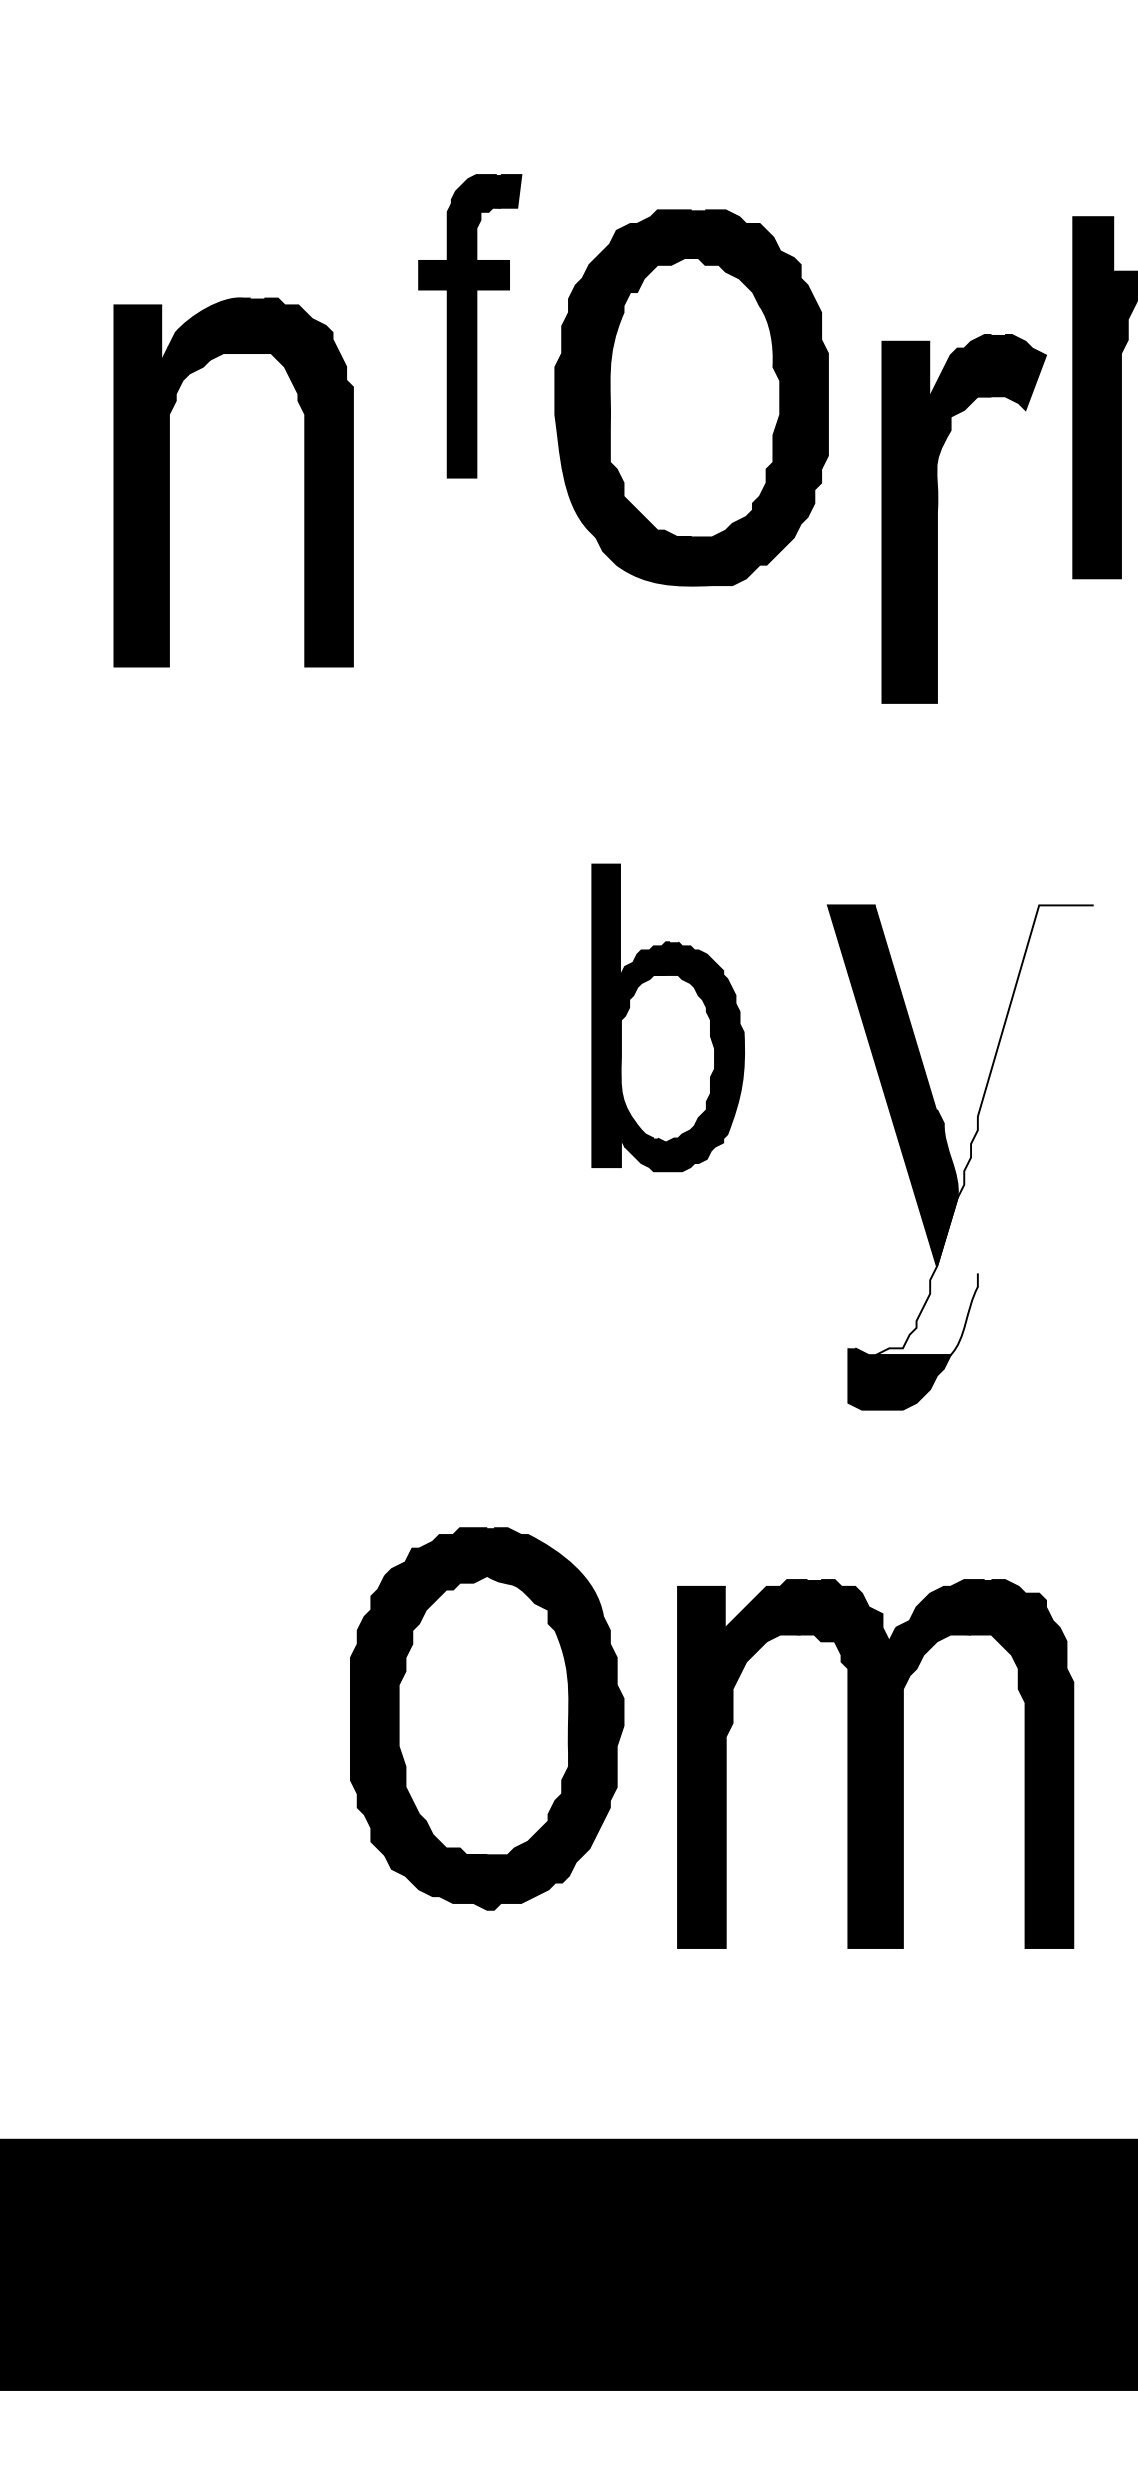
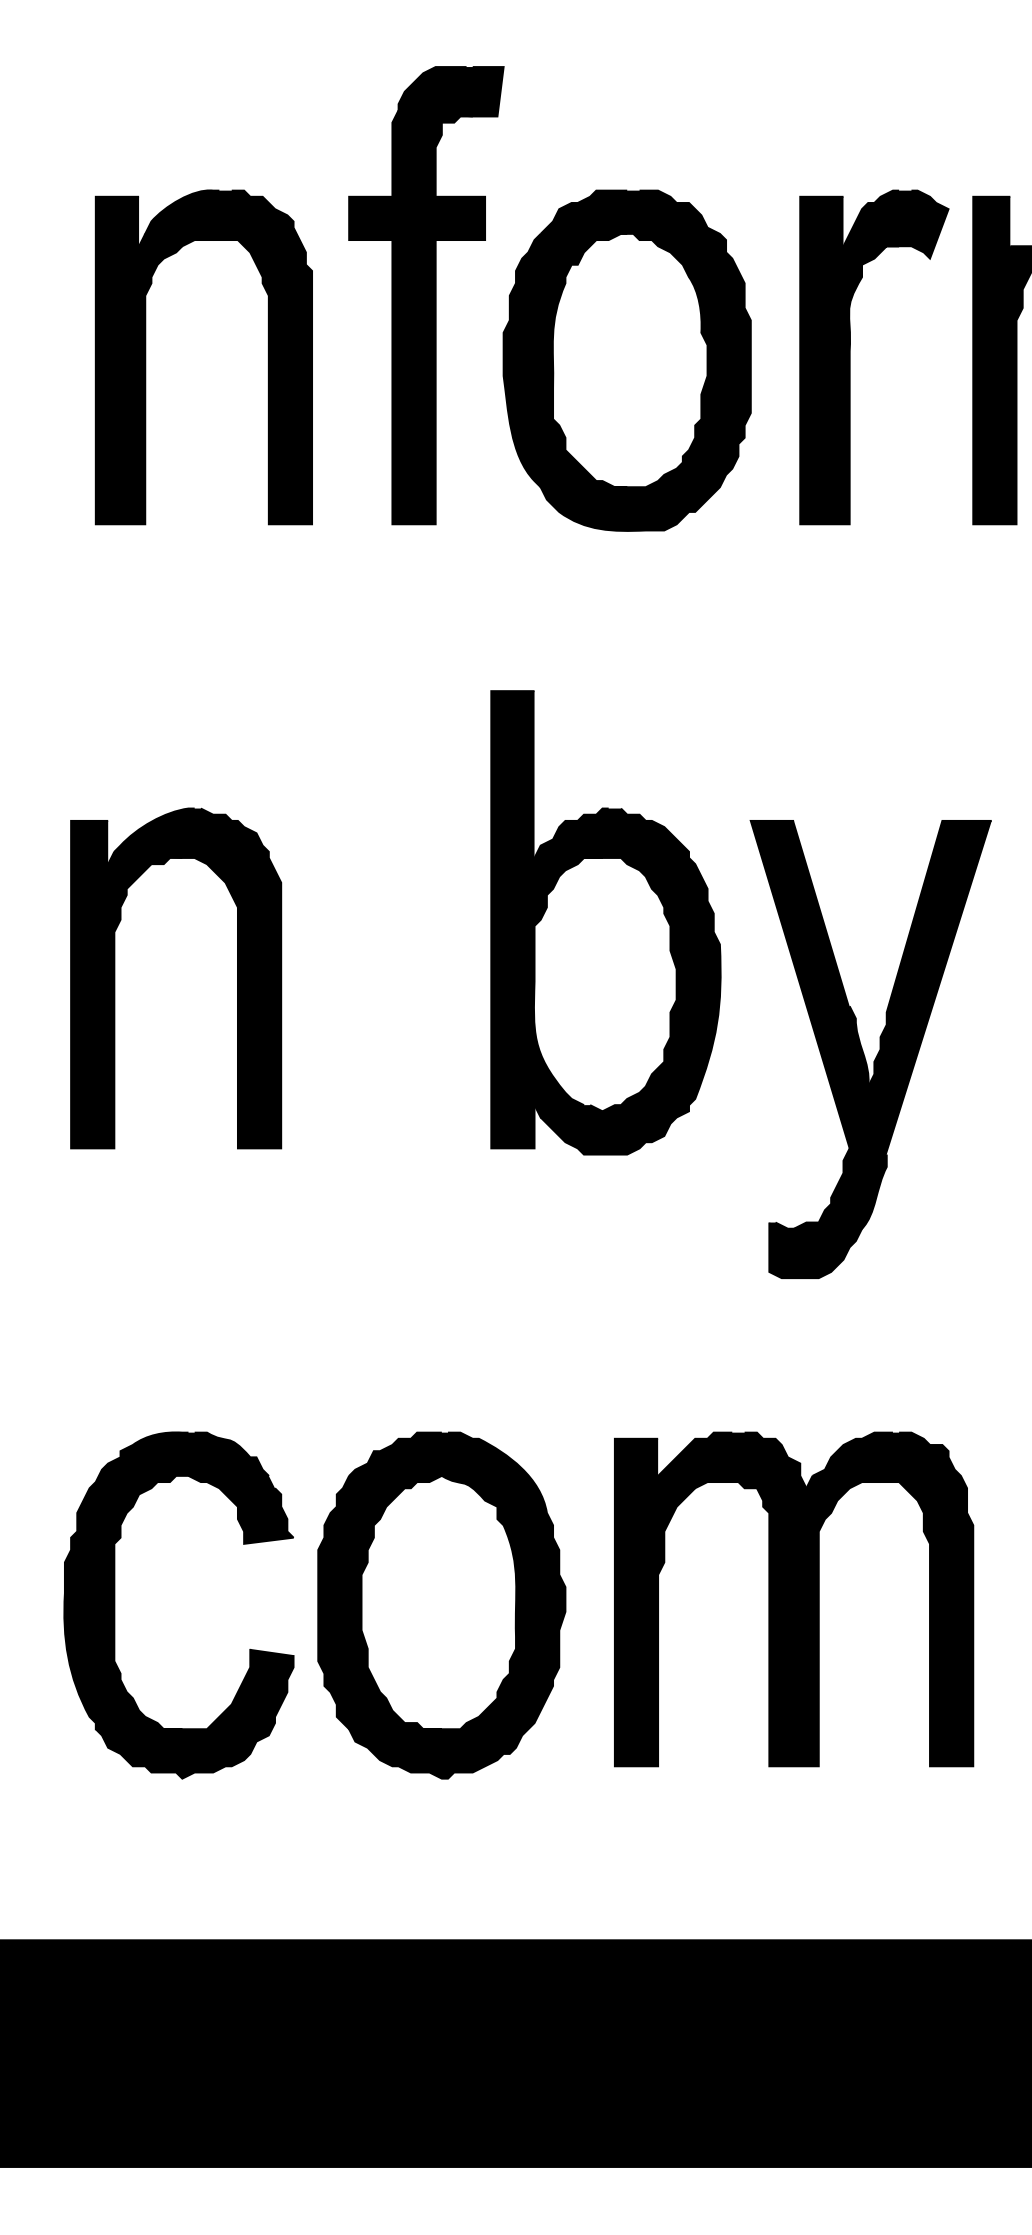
part: (470, 325) -> (426, 295), size x1.67
part: (170, 482) -> (146, 357), moved
part: (937, 518) -> (850, 357), moved
part: (667, 1017) -> (605, 922), size x1.67
part: (127, 1079) -> (115, 978), added
fill: (984, 1129) -> (892, 1024), added
part: (486, 1718) -> (441, 1605), moved
part: (127, 1770) -> (115, 1605), added

